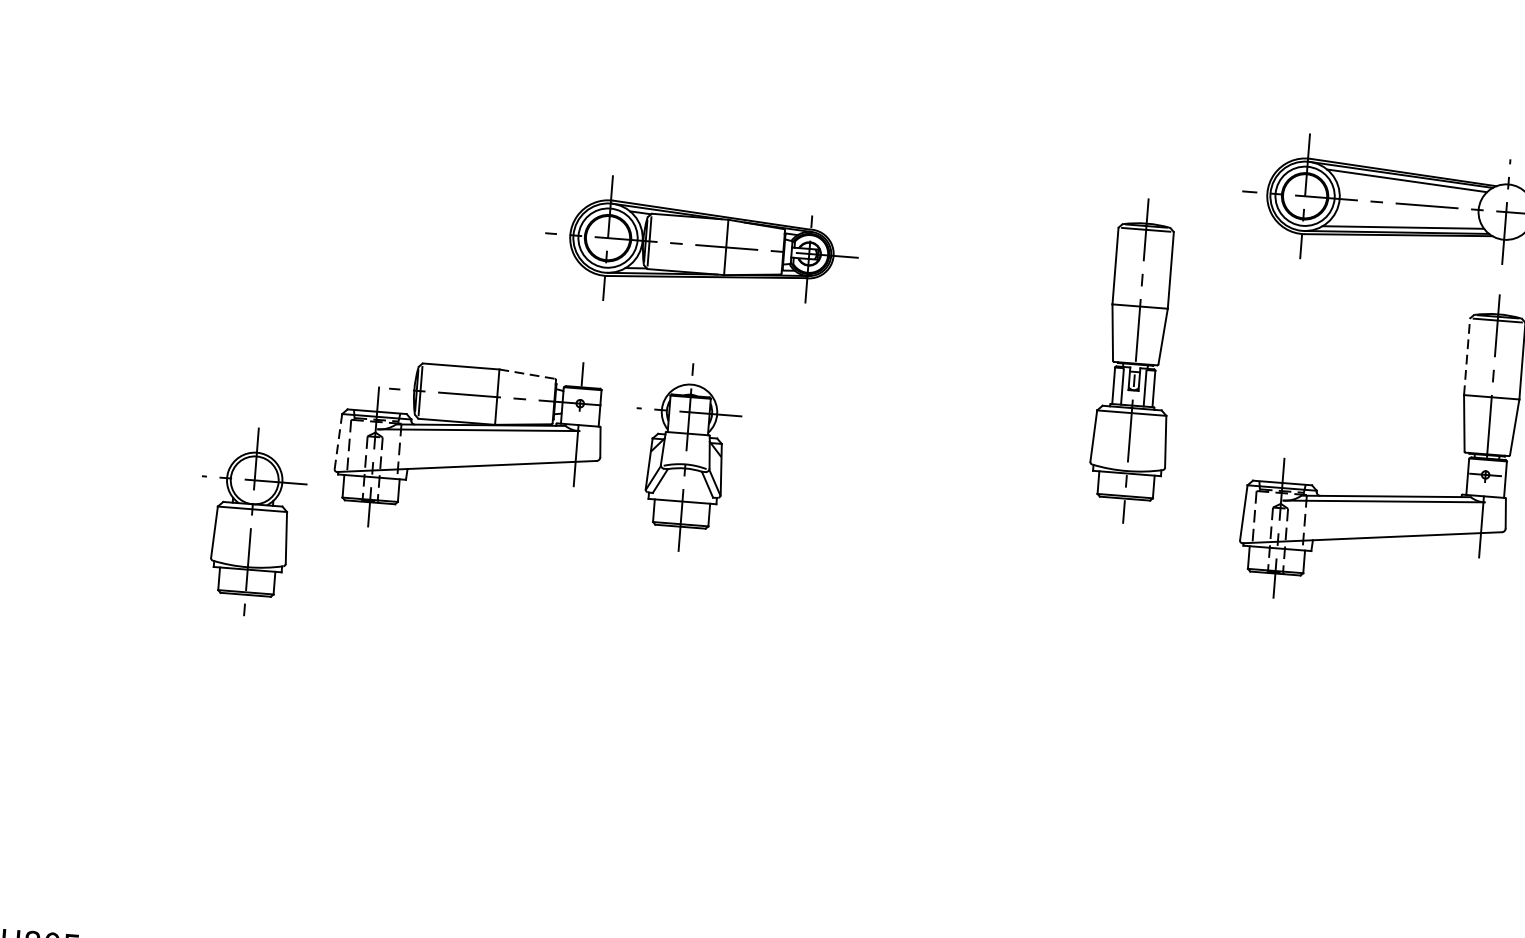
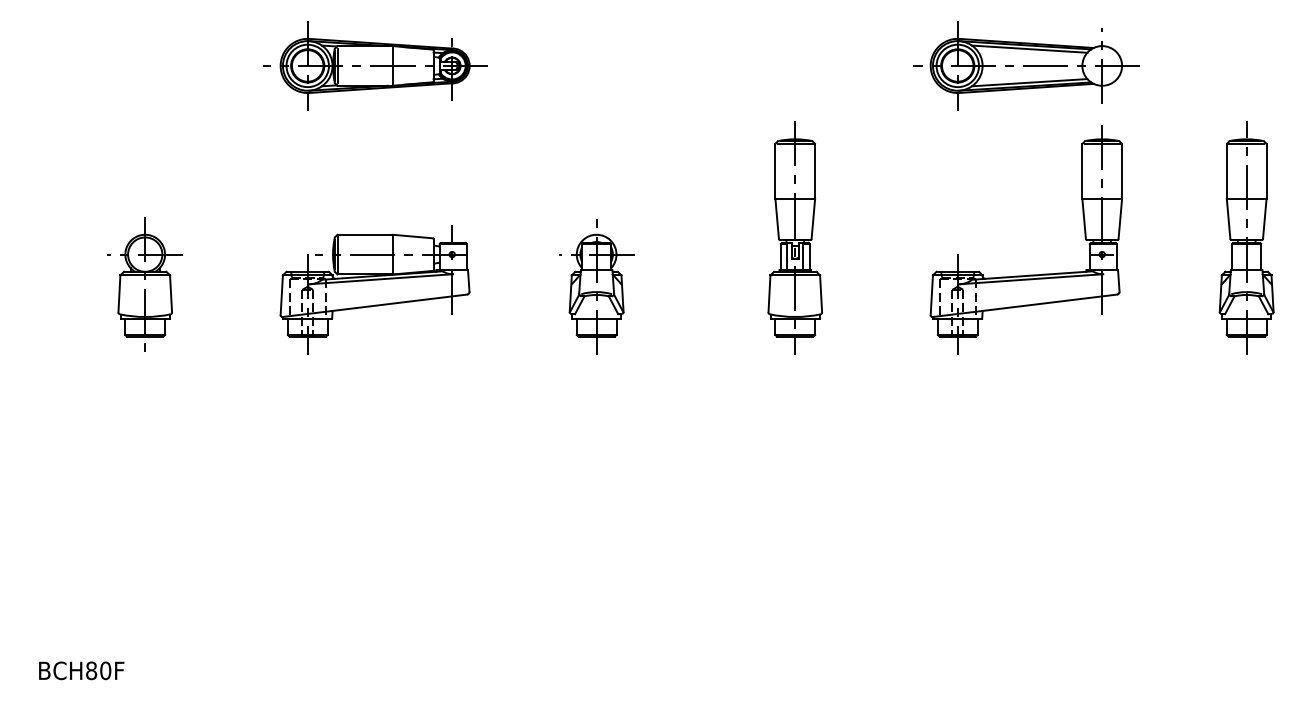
part: (702, 244) -> (375, 65), moved
line: (1467, 356) -> (1082, 171), dashed -> solid
part: (1134, 360) -> (794, 237), moved
line: (528, 374) -> (413, 236), dashed -> solid
line: (338, 441) -> (281, 295), dashed -> solid
part: (685, 456) -> (596, 286), moved
part: (250, 521) -> (144, 284), moved

